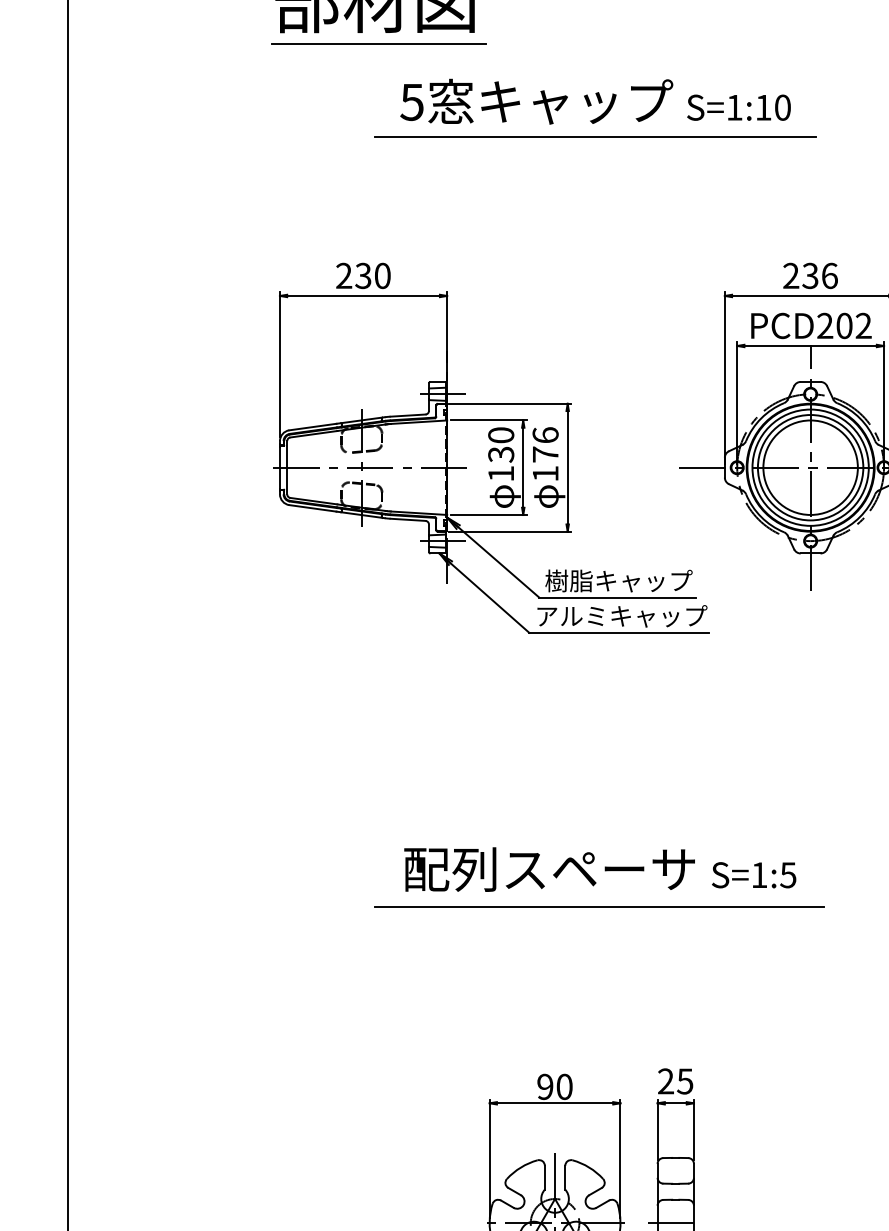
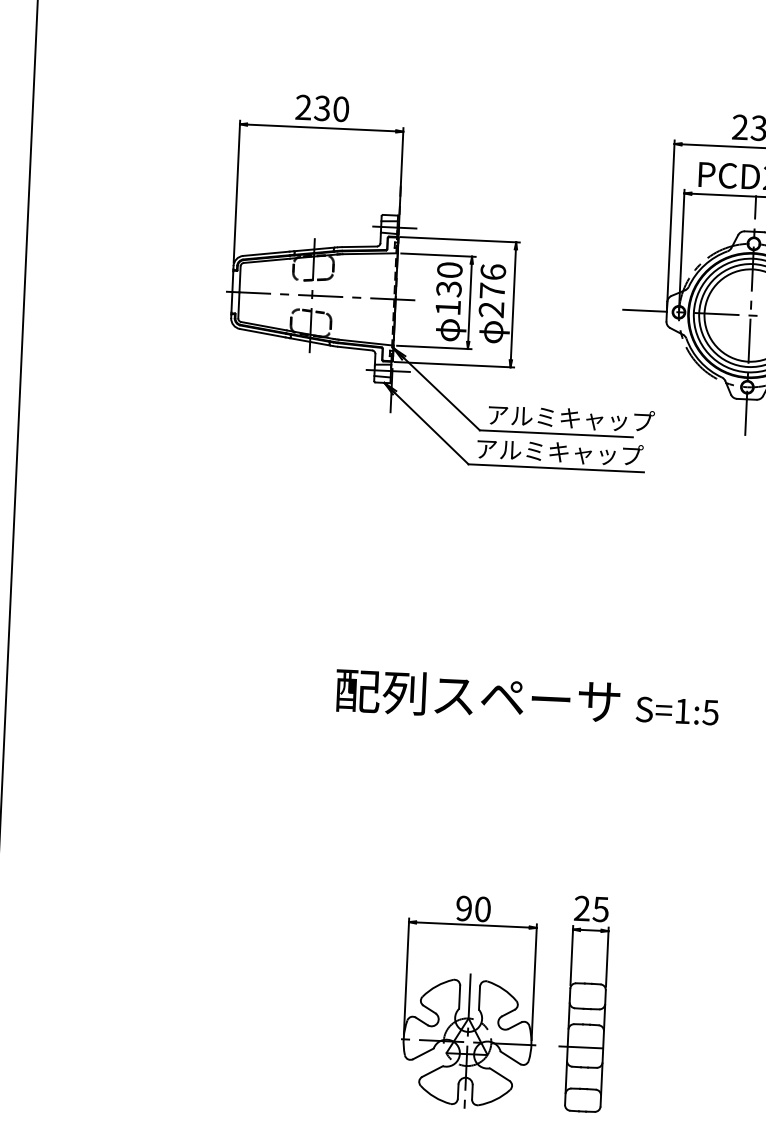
text: (545, 473) -> (491, 309), 176 -> 276
text: (631, 580) -> (570, 417), 樹脂キャップ -> アルミキャップ
line: (599, 907) -> (524, 735), removed

